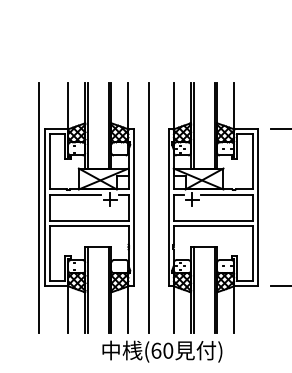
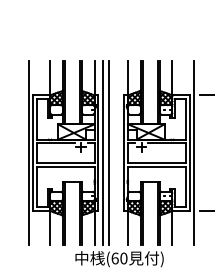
line: (139, 206) -> (102, 152), added
line: (262, 206) -> (193, 152), added

